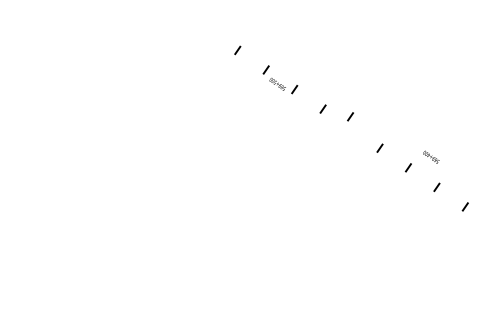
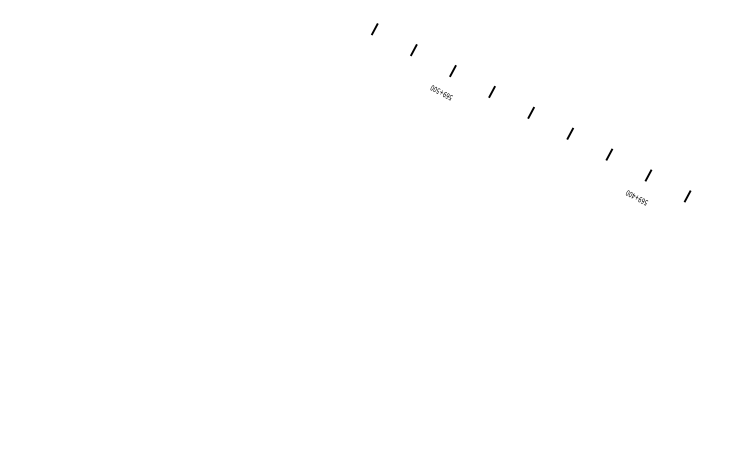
text: (277, 84) -> (441, 92), moved
line: (350, 116) -> (530, 112), moved
text: (430, 156) -> (636, 197), moved

